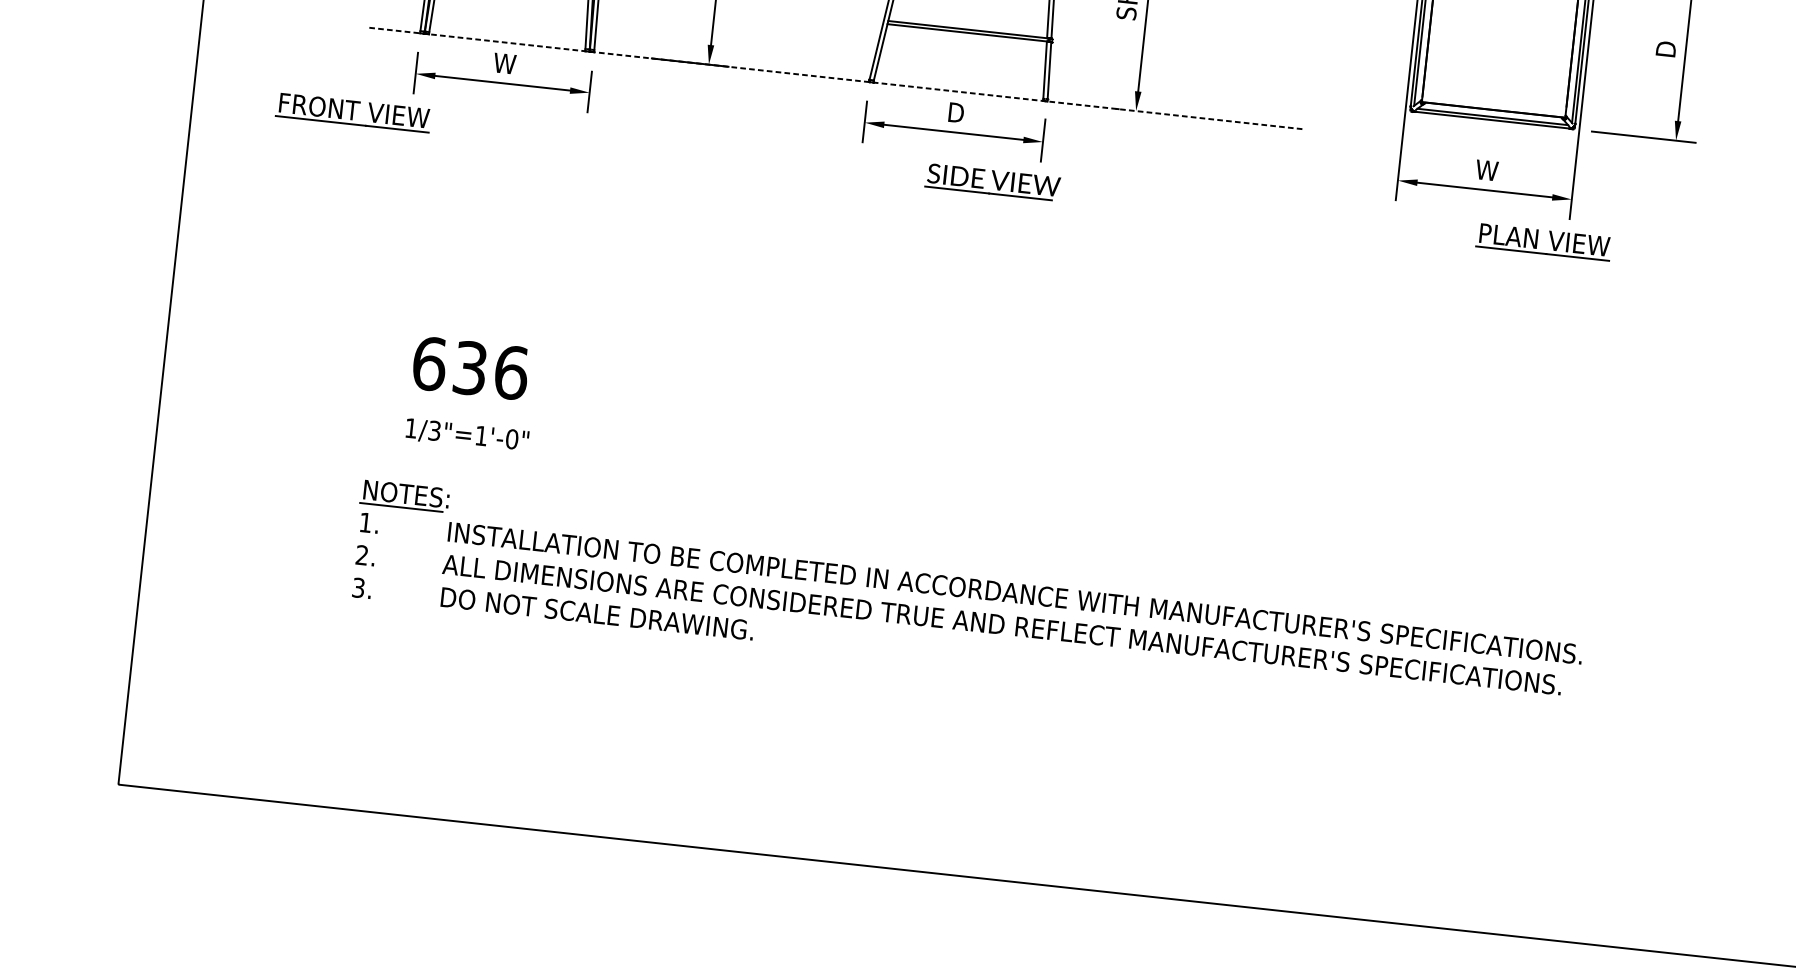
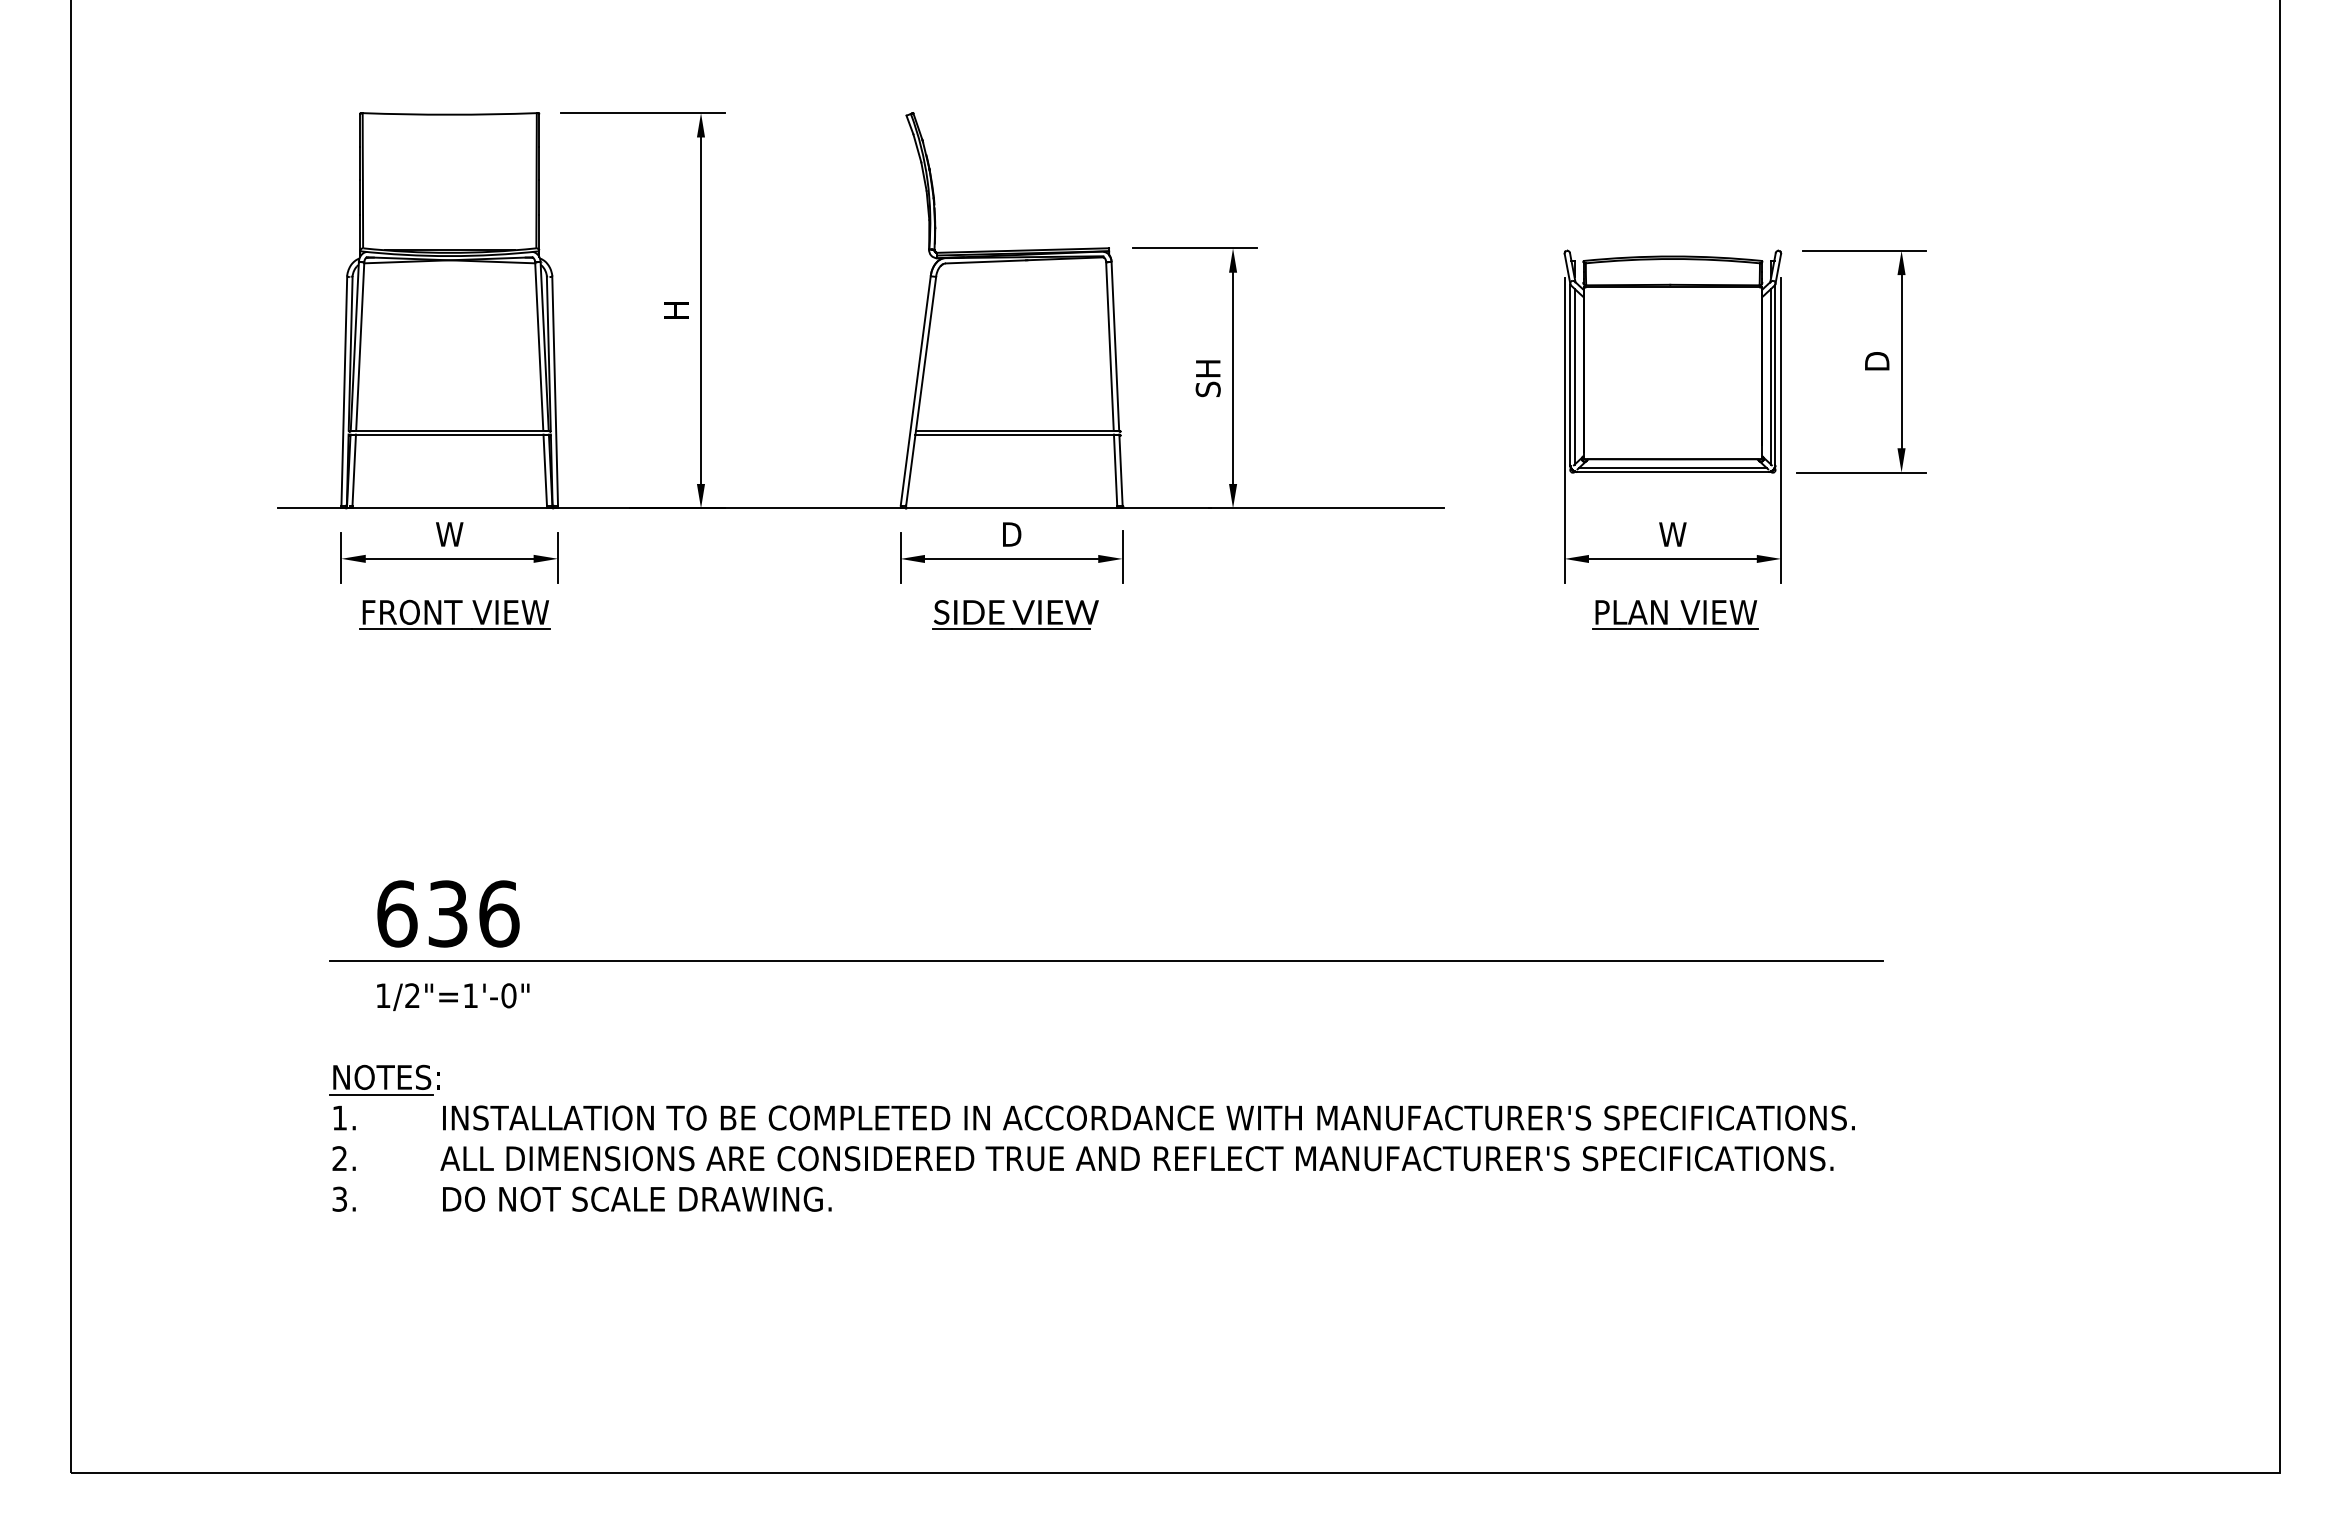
line: (836, 78) -> (860, 508), dashed -> solid
part: (353, 112) -> (454, 614), moved
part: (993, 181) -> (1015, 614), moved
part: (1537, 240) -> (1667, 614), moved
text: (434, 430) -> (412, 995), 1/3"=1'-0" -> 1/2"=1'-0"
line: (994, 463) -> (1106, 961), added

